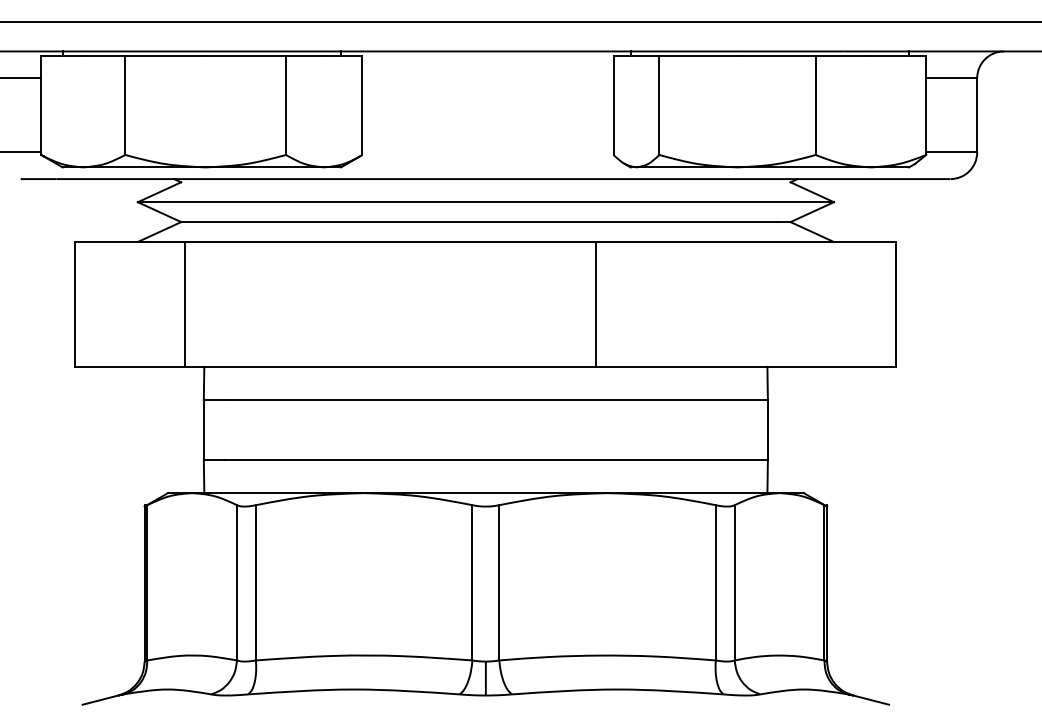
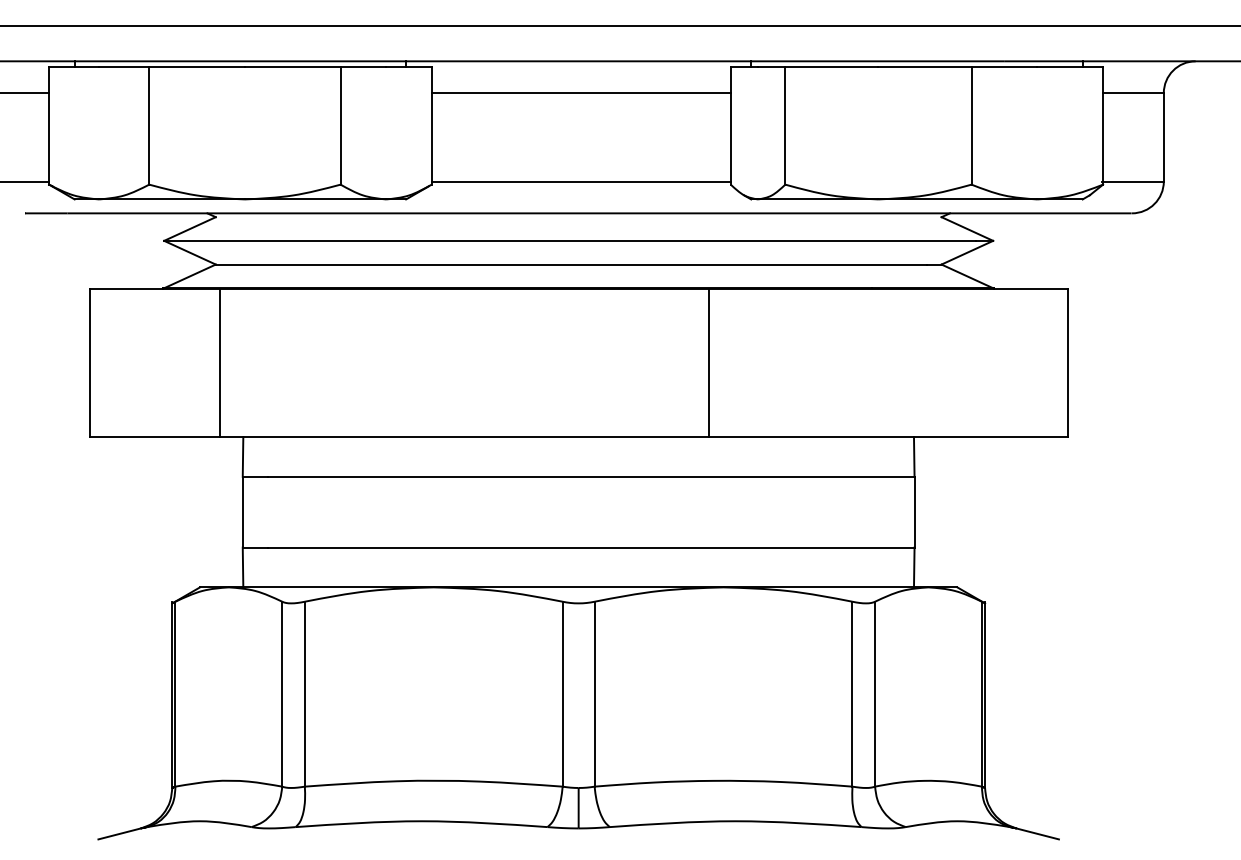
line: (487, 78) -> (580, 93), added
line: (487, 152) -> (580, 181), added

